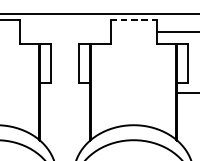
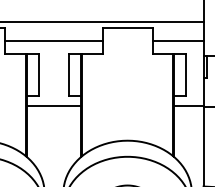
line: (133, 19) -> (127, 27), dashed -> solid
line: (64, 31) -> (53, 40), added
line: (64, 93) -> (53, 106), added

